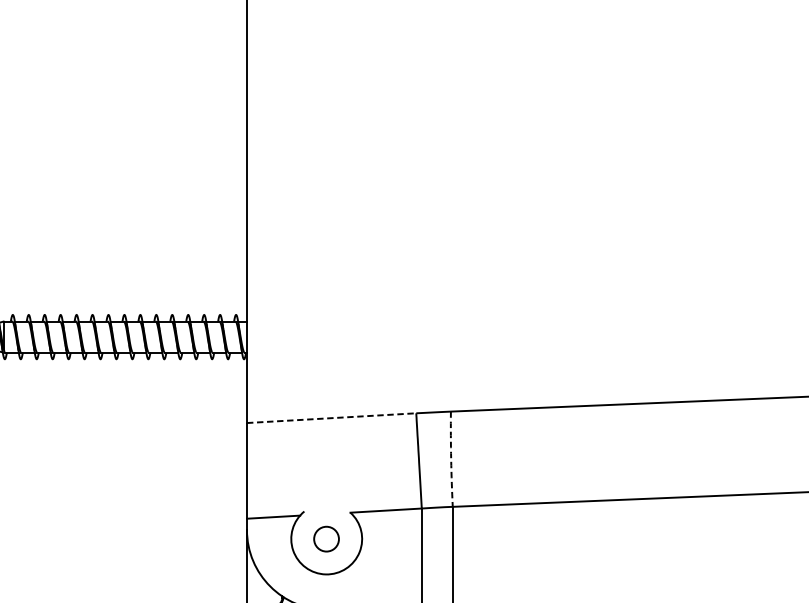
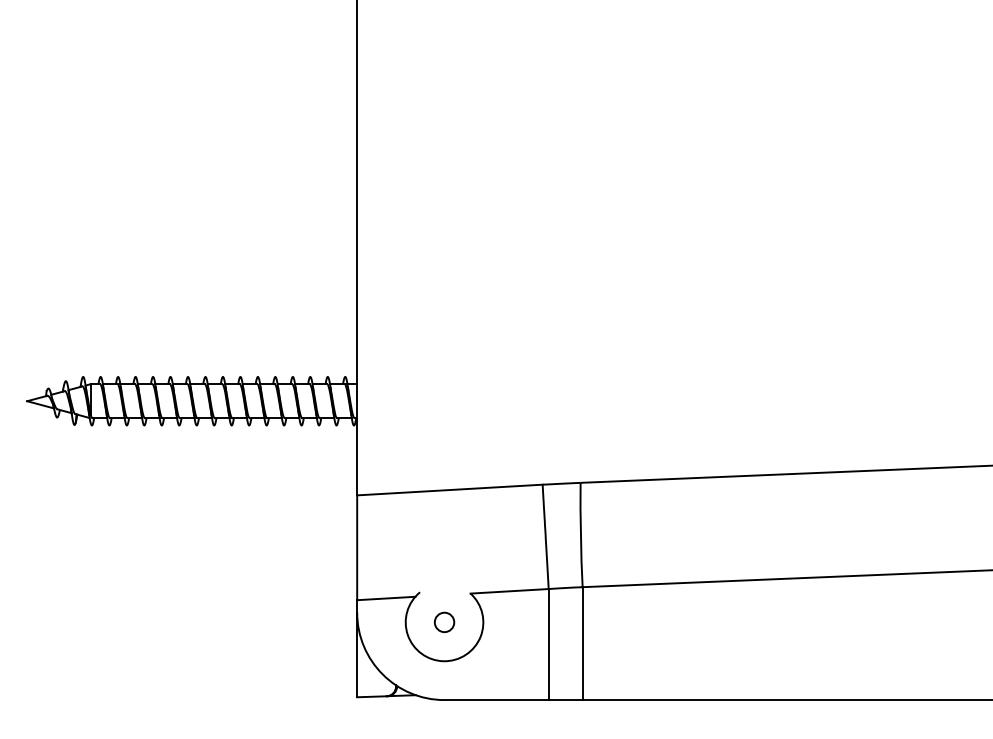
line: (331, 418) -> (449, 490), dashed -> solid
arc: (450, 459) -> (580, 535), dashed -> solid
circle: (326, 538) -> (444, 621), size x0.71

